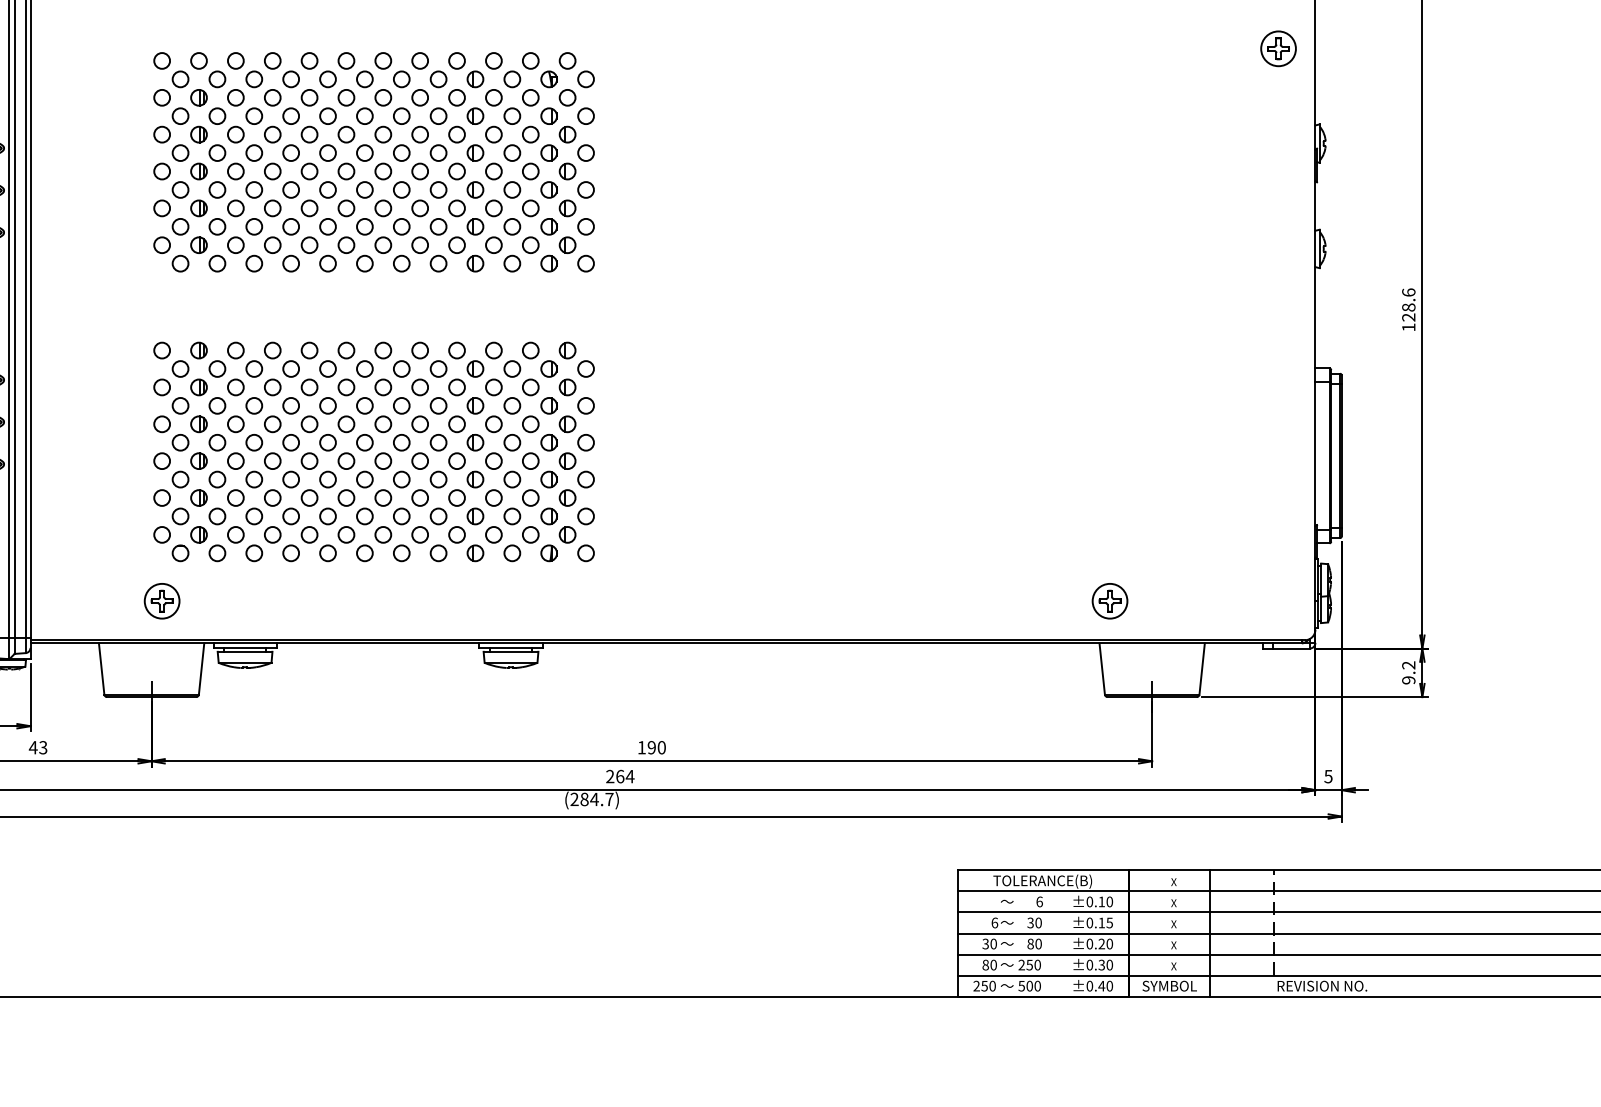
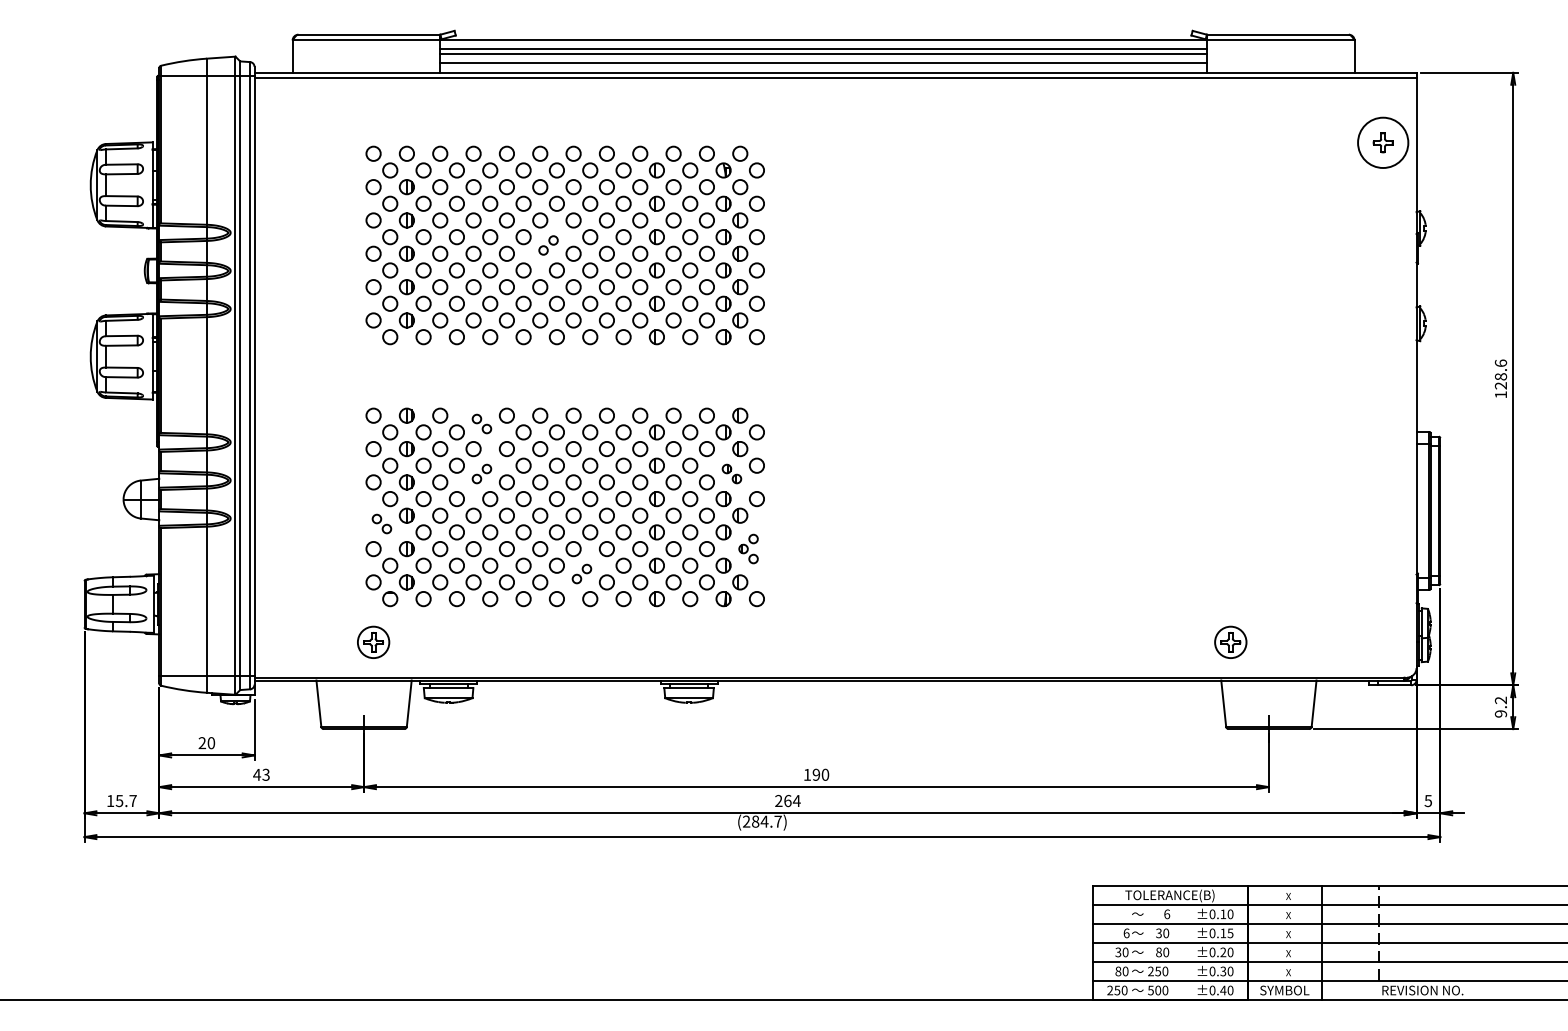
circle: (1277, 48) -> (1382, 142), size x1.6
part: (355, 162) -> (548, 245), size x0.6
part: (281, 359) -> (481, 423), size x0.6
part: (281, 414) -> (481, 473), size x0.6
part: (557, 414) -> (731, 473), size x0.6
part: (170, 469) -> (381, 523), size x0.6
part: (576, 497) -> (748, 548), size x0.6
part: (392, 525) -> (581, 573), size x0.6

